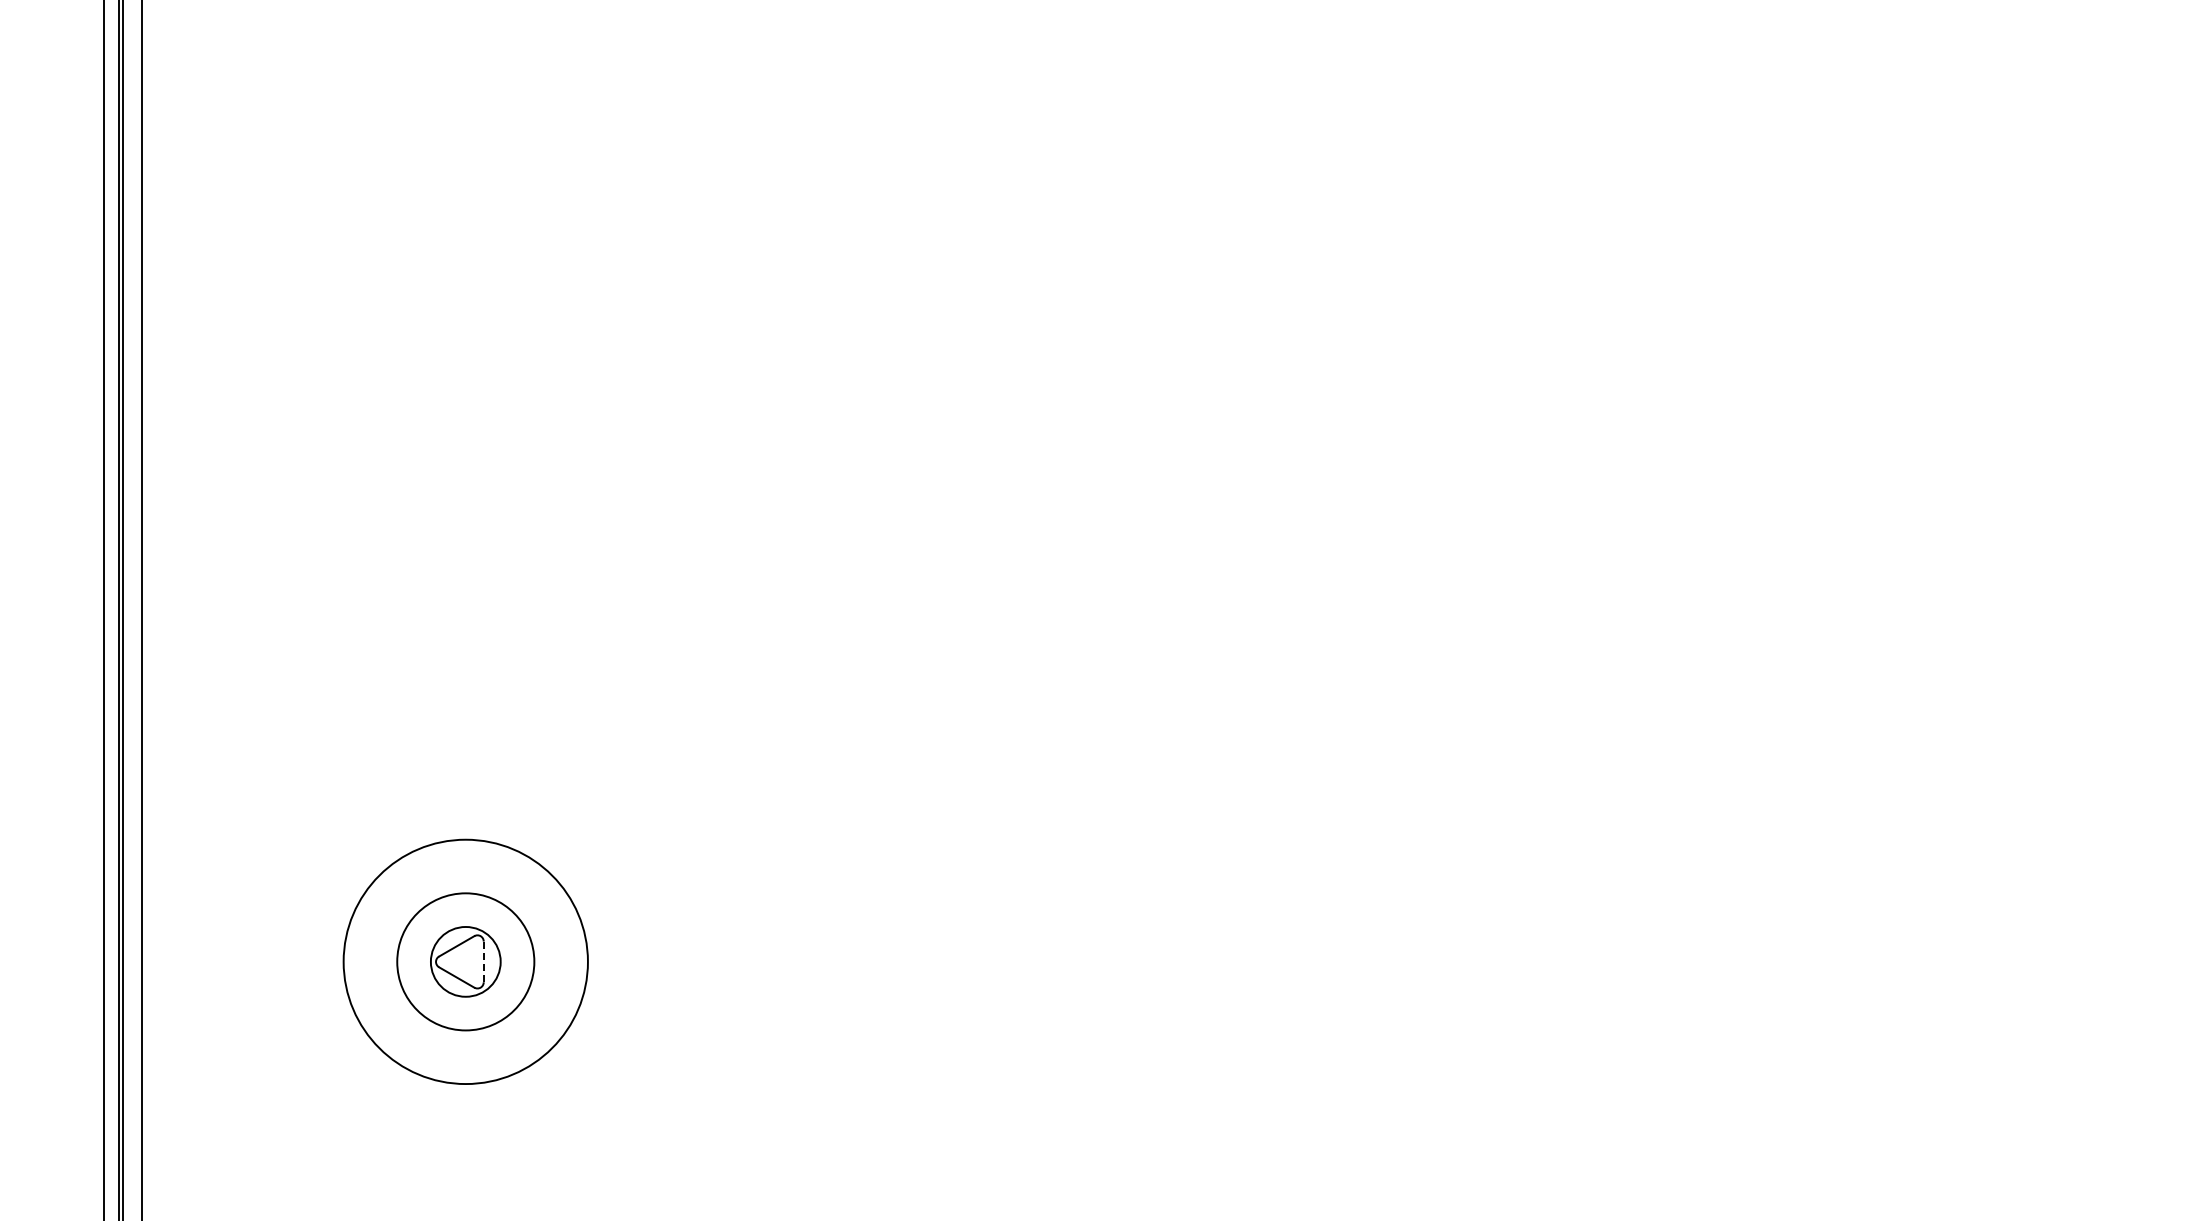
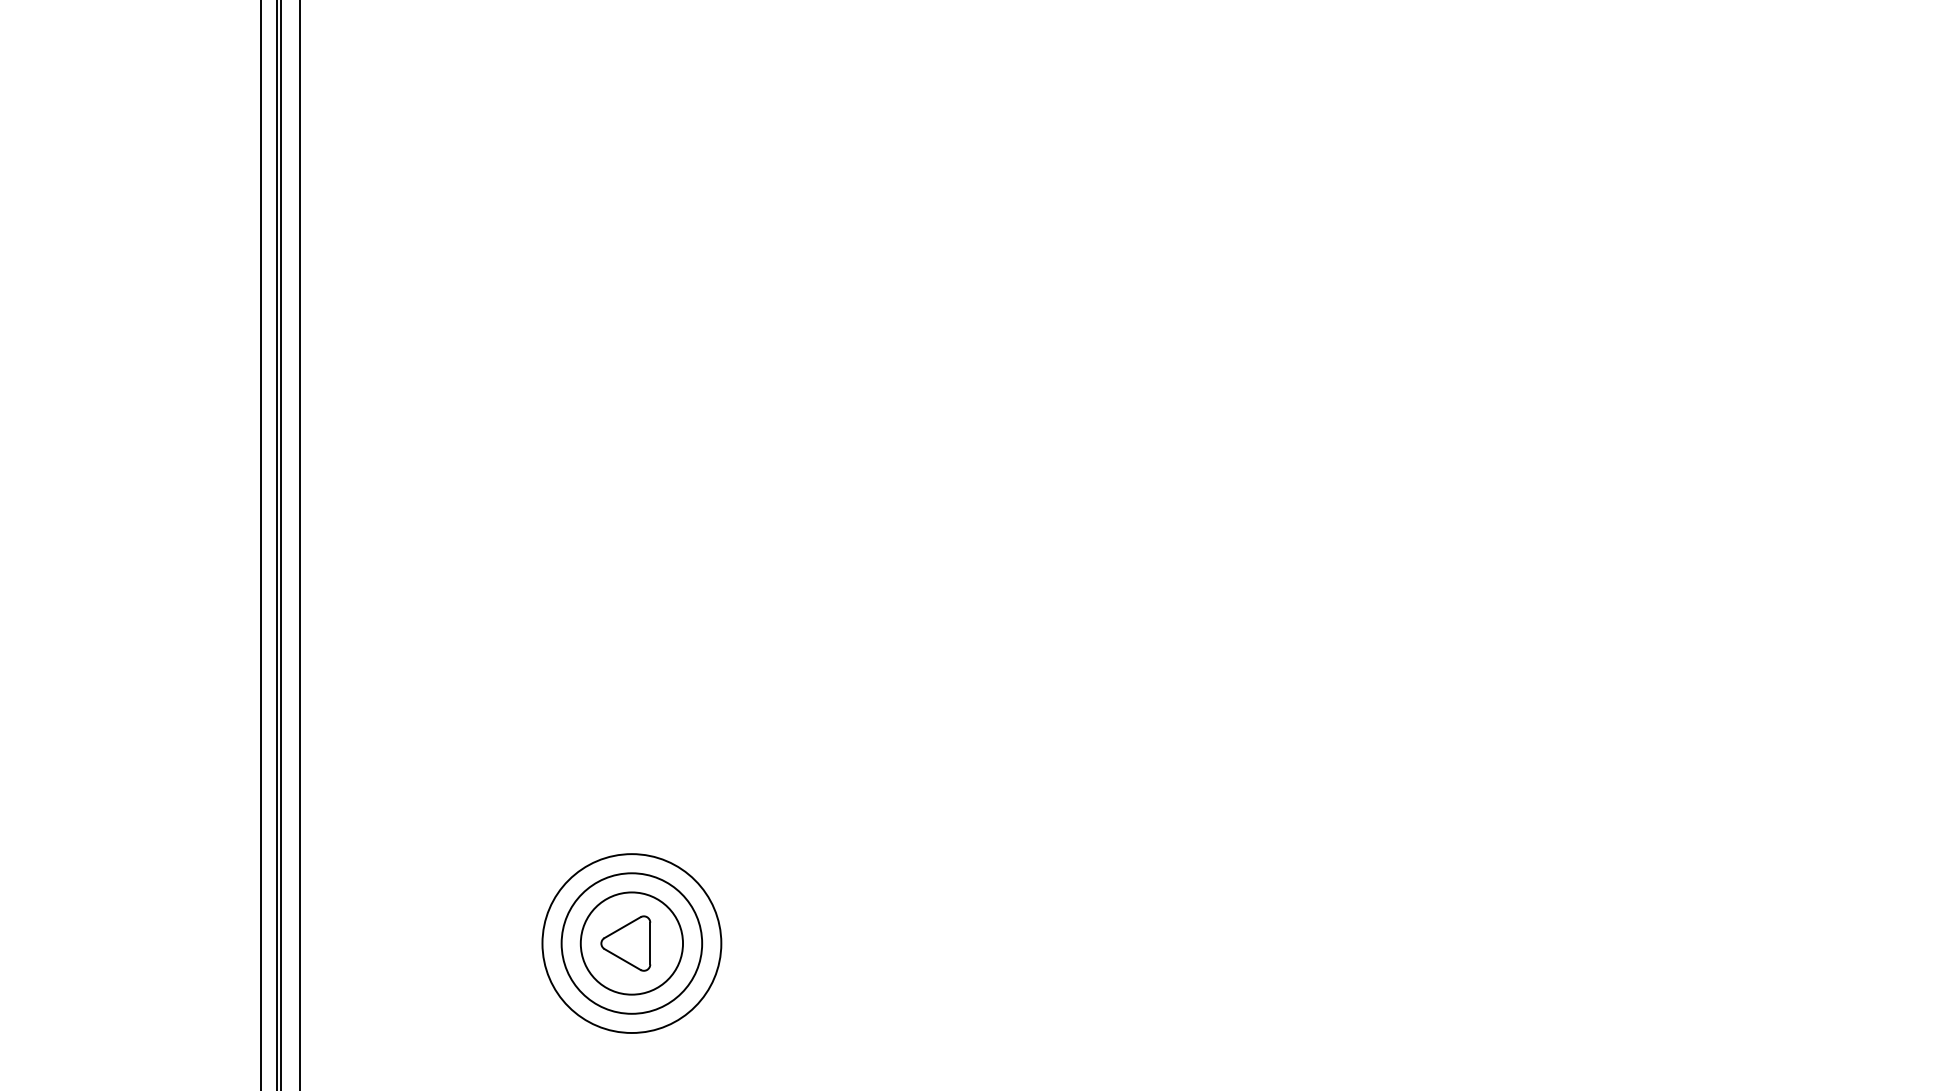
circle: (465, 961) -> (631, 943), size x0.71
circle: (465, 961) -> (631, 943), size x1.43
line: (483, 961) -> (650, 943), dashed -> solid

